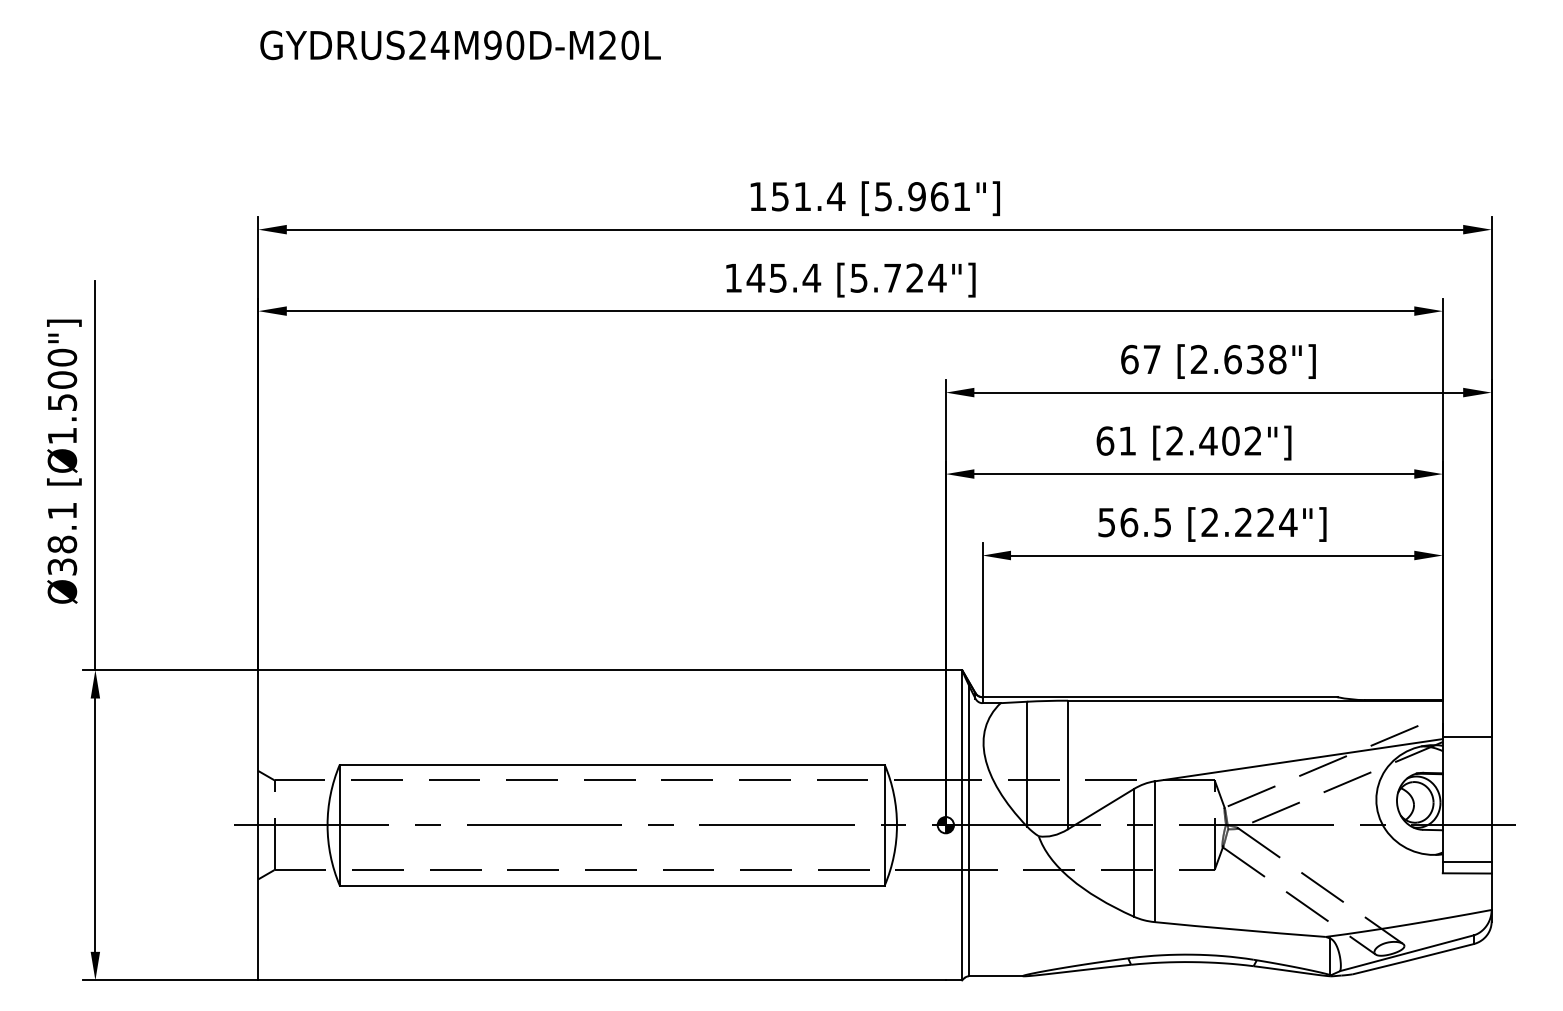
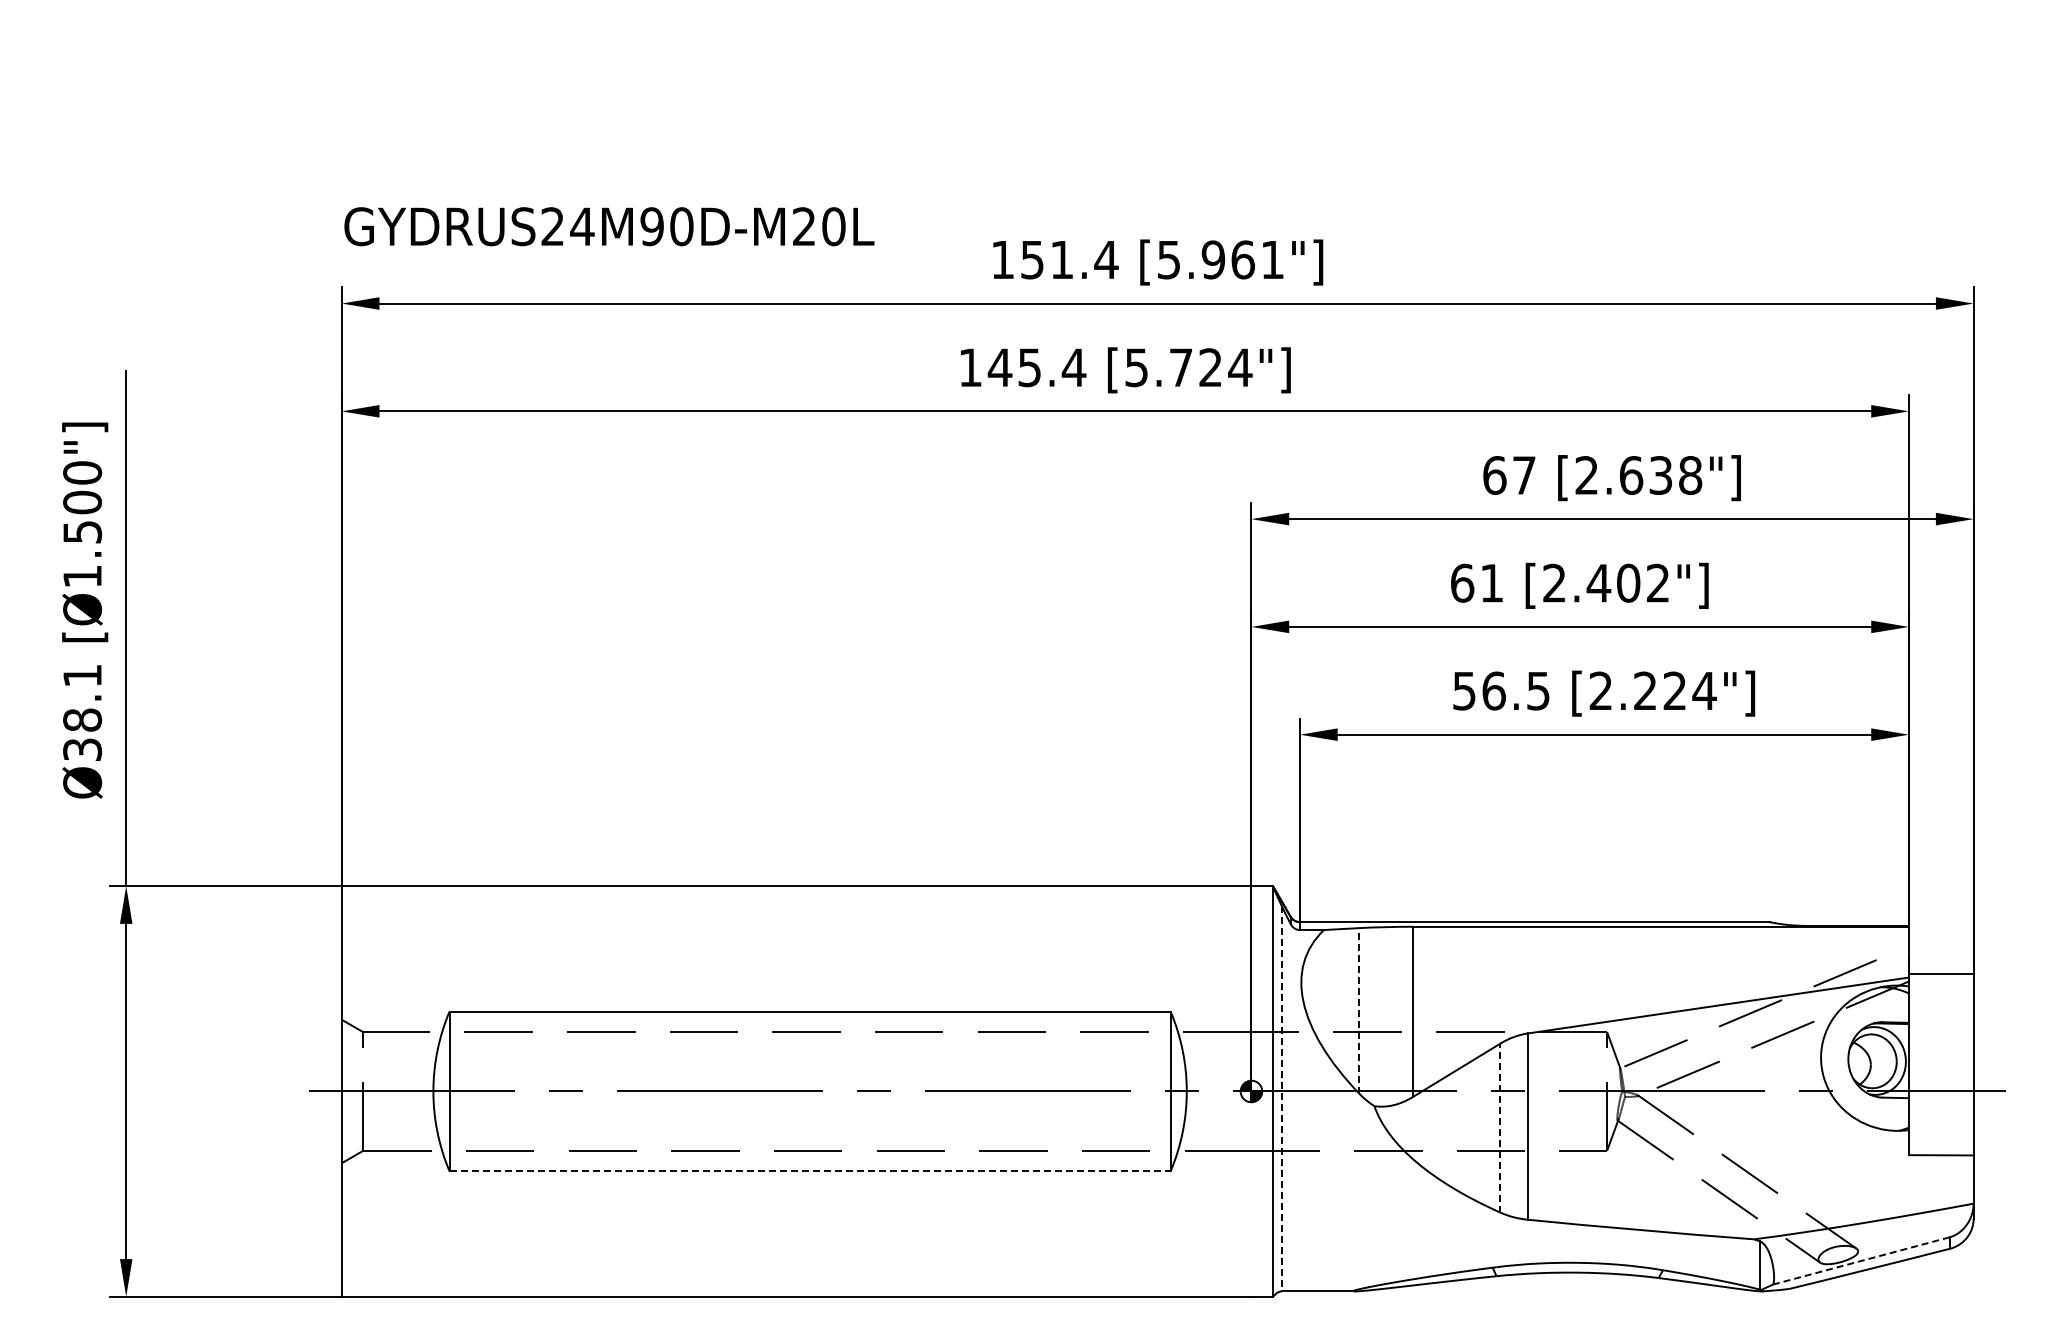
text: (460, 45) -> (609, 226), moved
line: (1027, 763) -> (1359, 1010), solid -> dashed
line: (968, 831) -> (1281, 1099), solid -> dashed
line: (1134, 852) -> (1500, 1127), solid -> dashed
line: (1466, 861) -> (1940, 1139), removed
line: (612, 885) -> (810, 1171), solid -> dashed
line: (1406, 953) -> (1860, 1261), solid -> dashed

